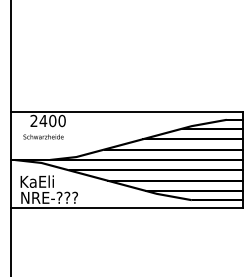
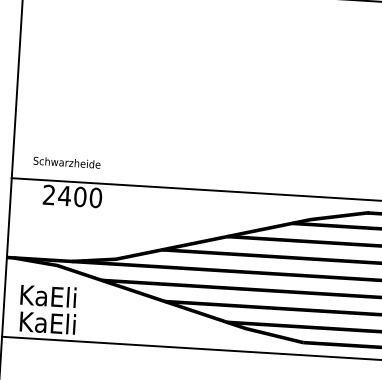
text: (43, 136) -> (66, 161), moved
text: (50, 197) -> (68, 323), NRE-??? -> KaEli

